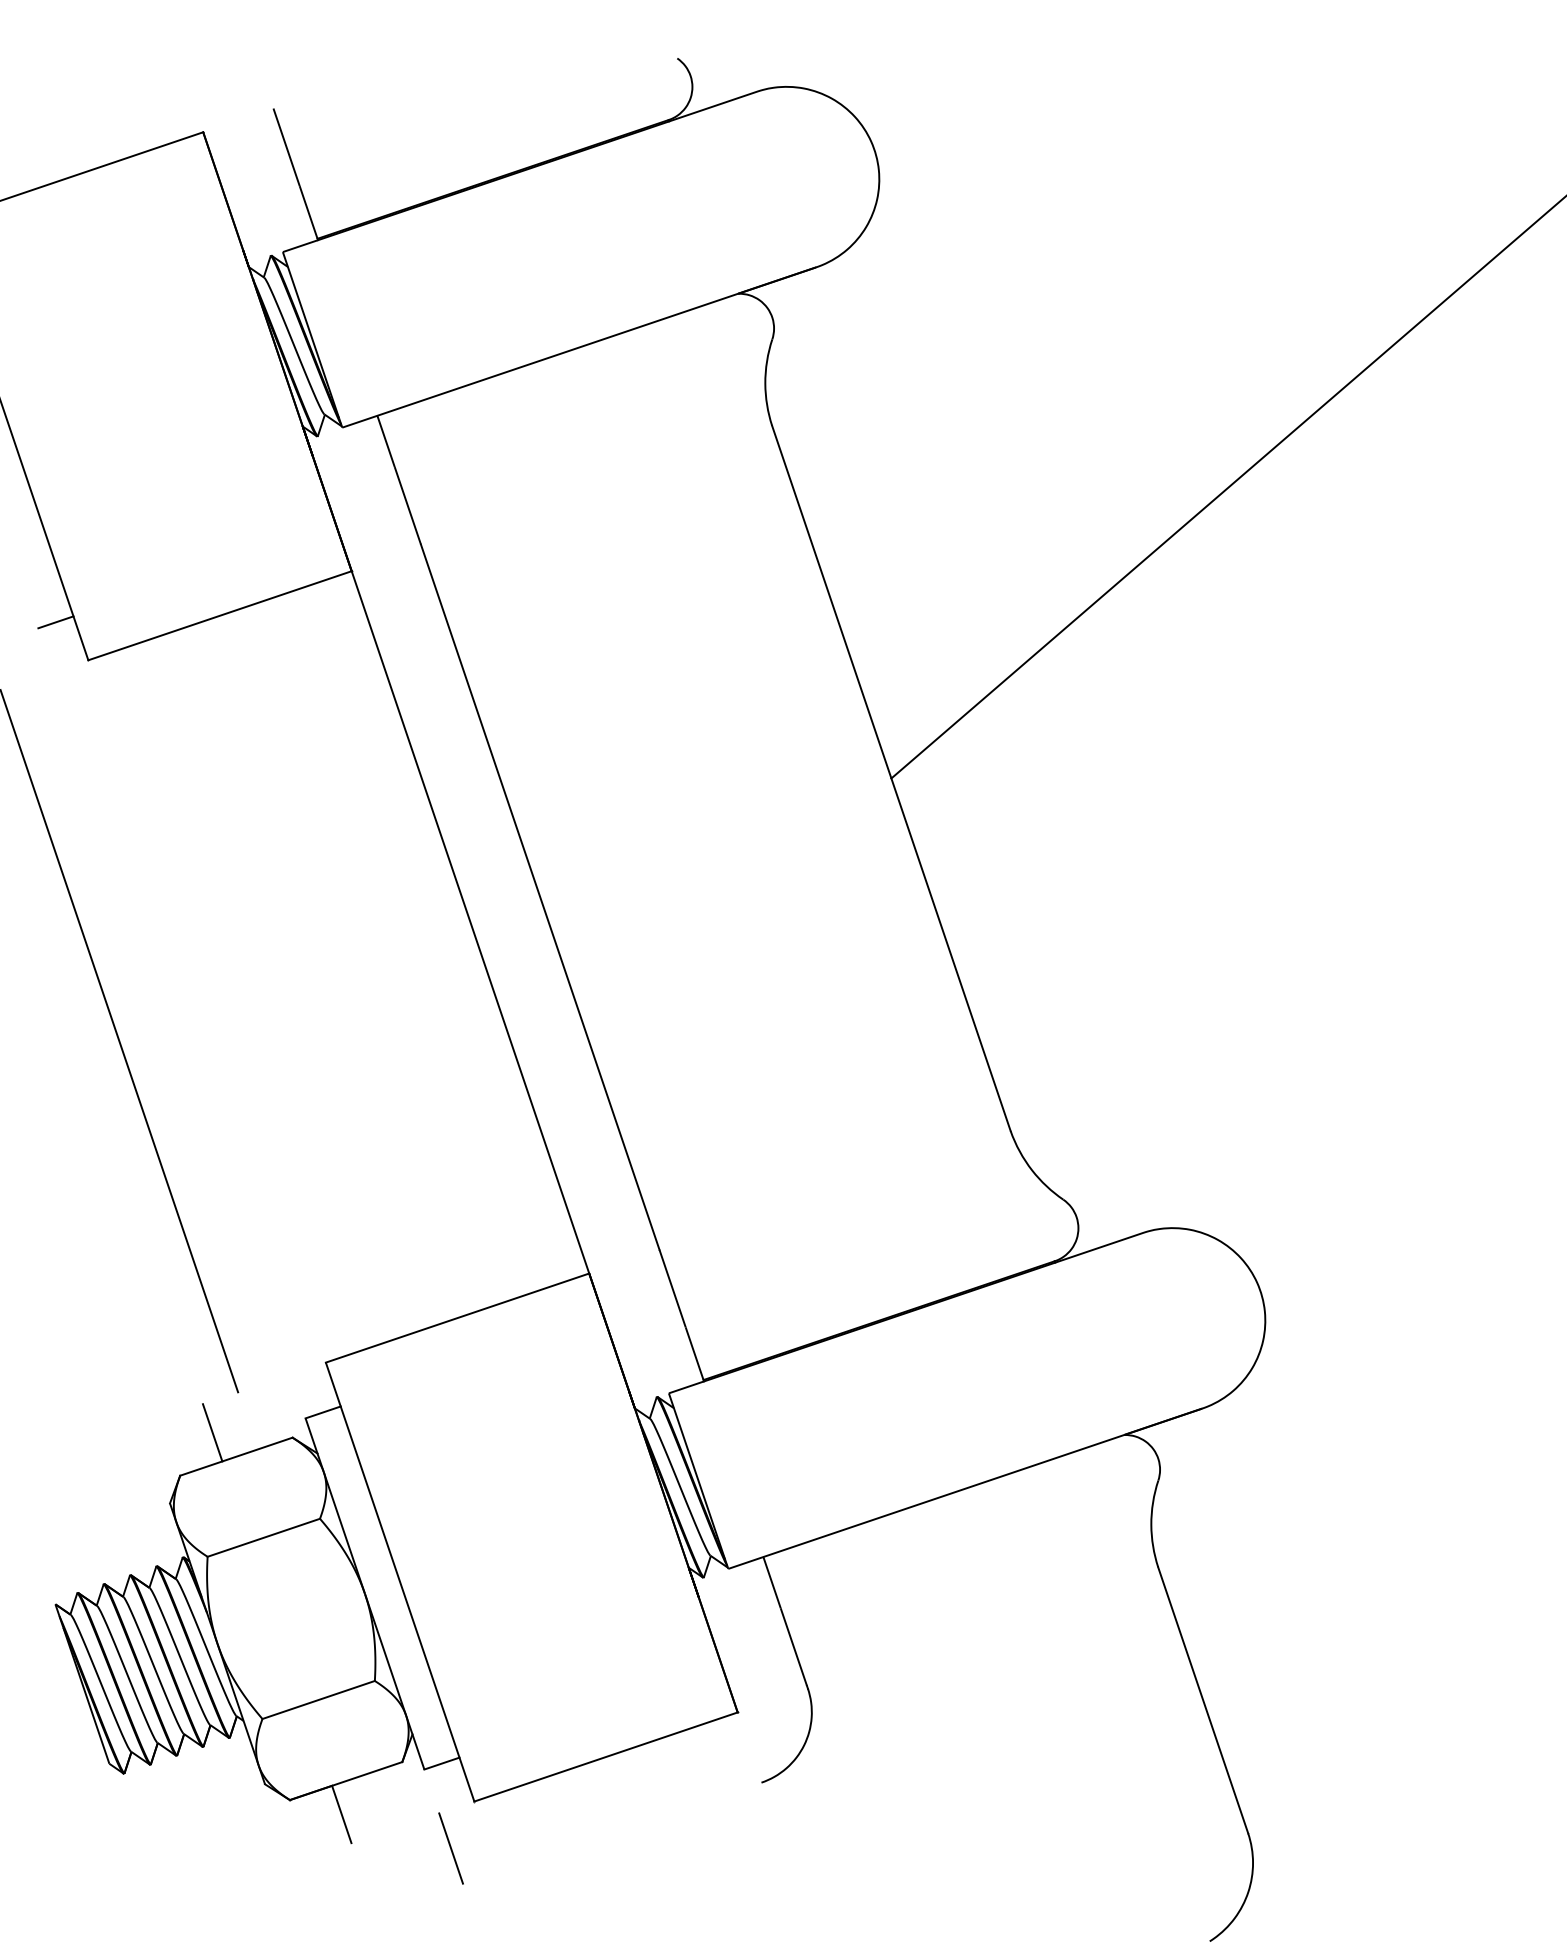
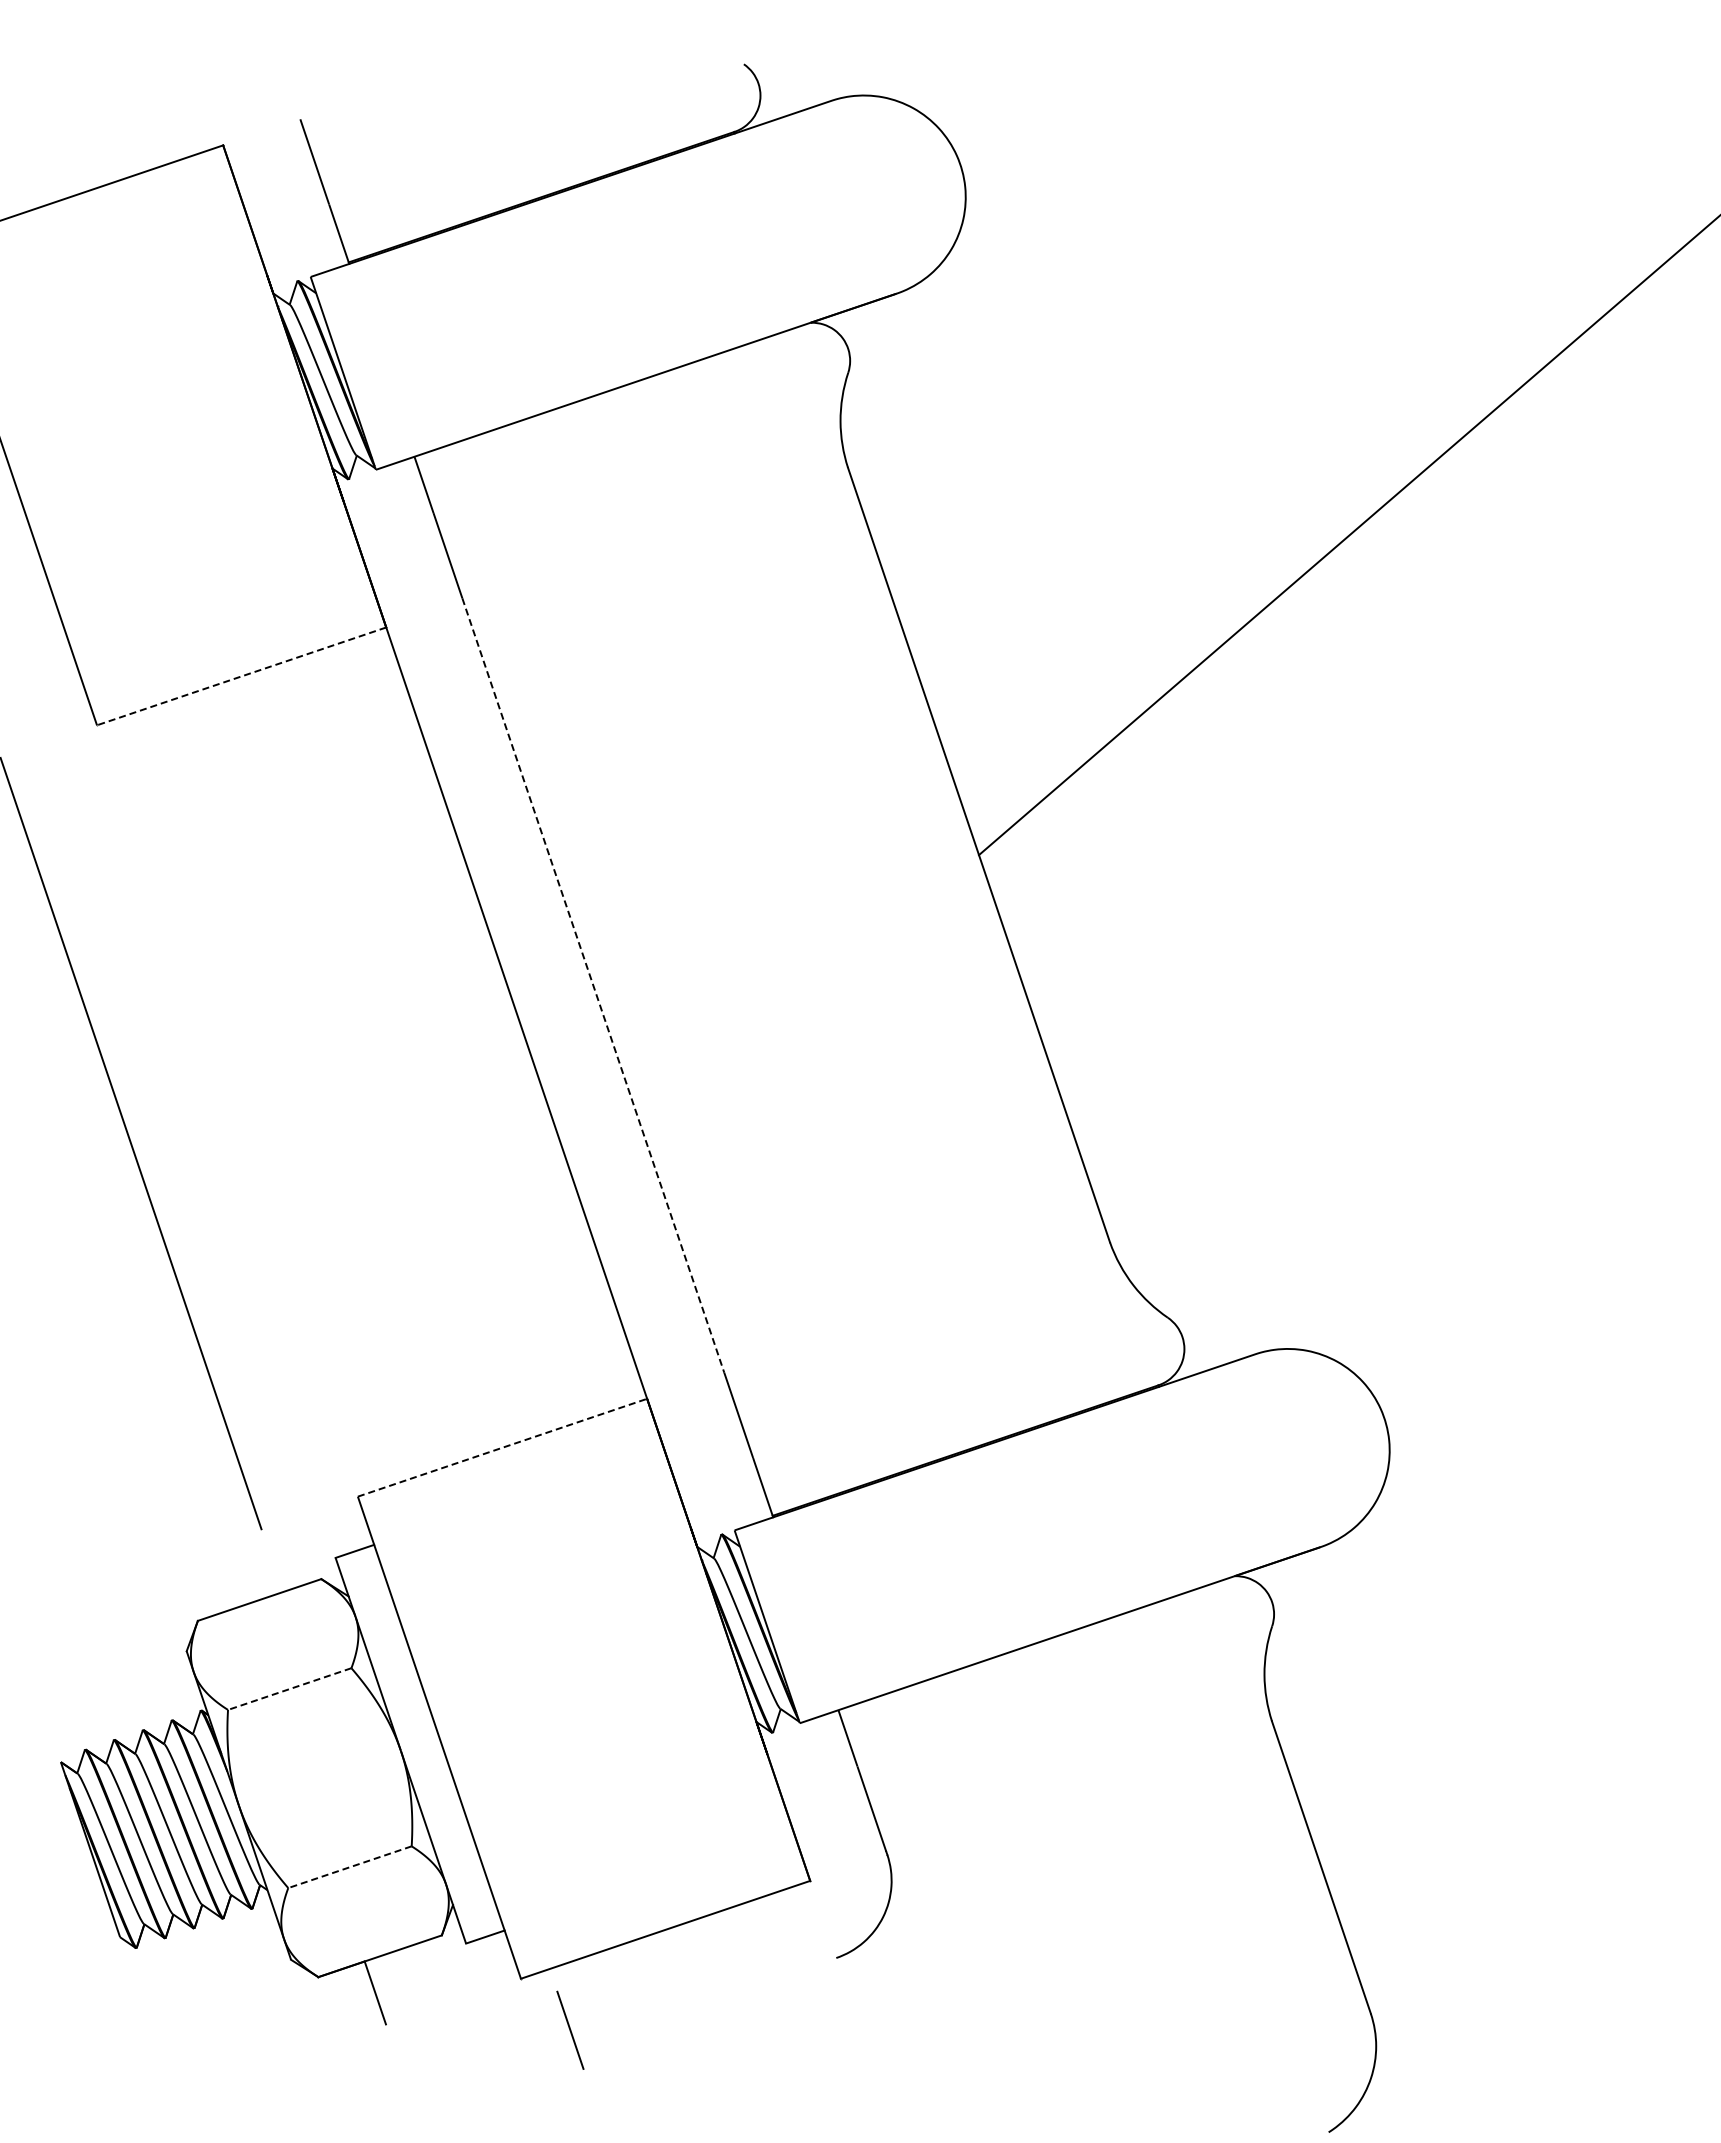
line: (219, 615) -> (241, 676), solid -> dashed
line: (56, 622) -> (61, 683), removed
line: (540, 897) -> (593, 985), solid -> dashed
line: (457, 1317) -> (502, 1447), solid -> dashed
line: (212, 1432) -> (233, 1573), removed
line: (263, 1538) -> (289, 1689), solid -> dashed
line: (318, 1700) -> (349, 1867), solid -> dashed
line: (451, 1847) -> (570, 2029), moved

